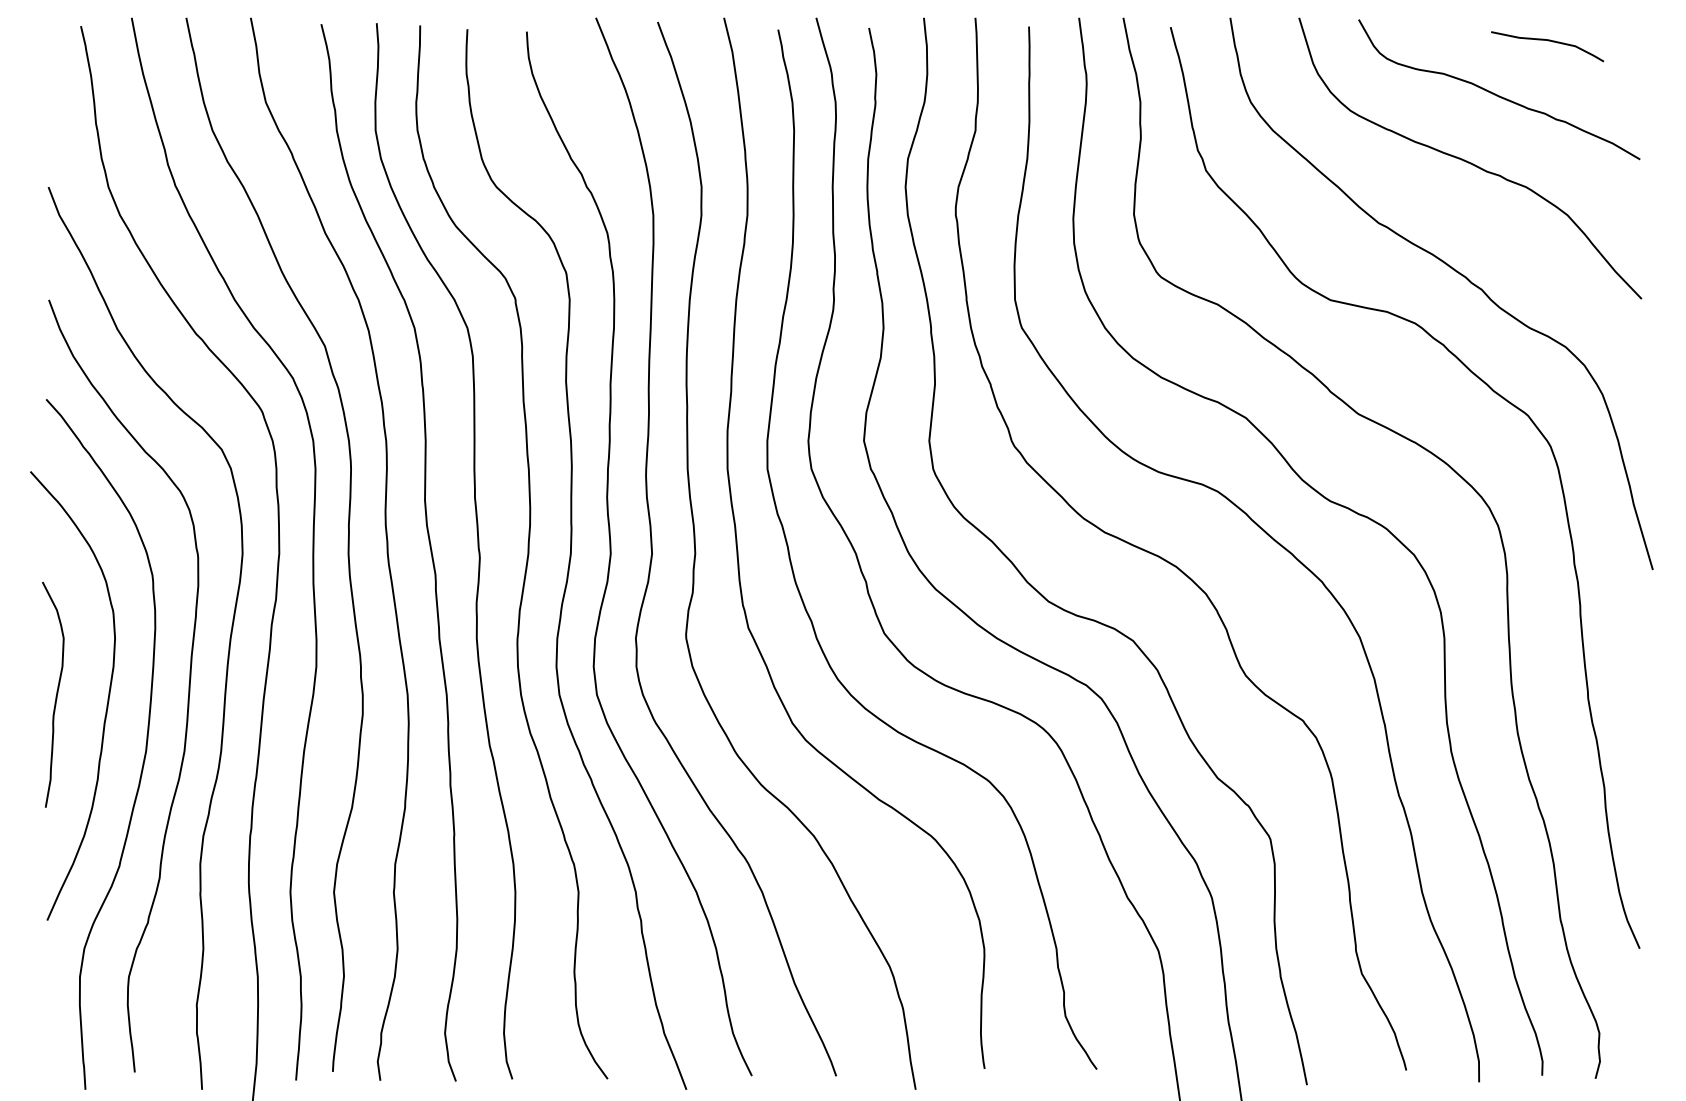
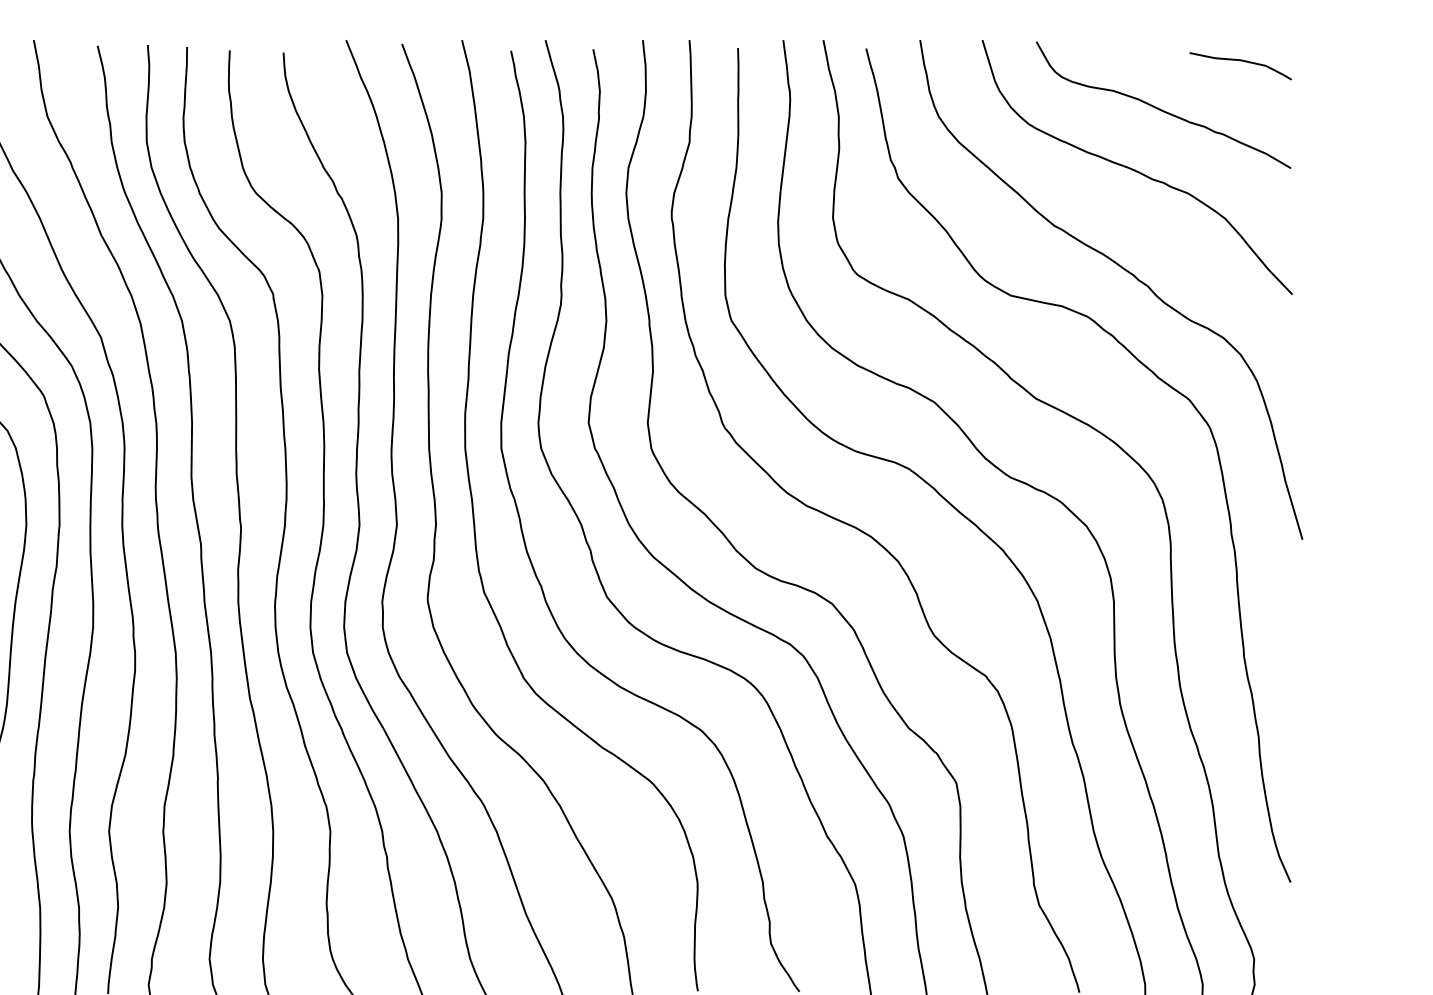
curve: (1548, 41) -> (1241, 61), moved

